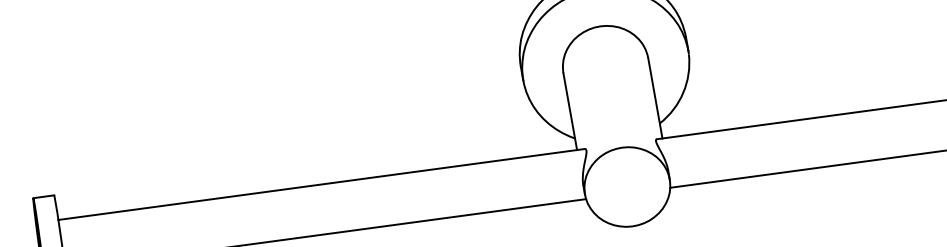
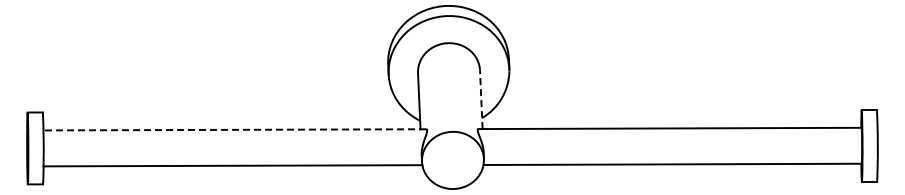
line: (655, 98) -> (481, 99), solid -> dashed
line: (321, 184) -> (234, 129), solid -> dashed

